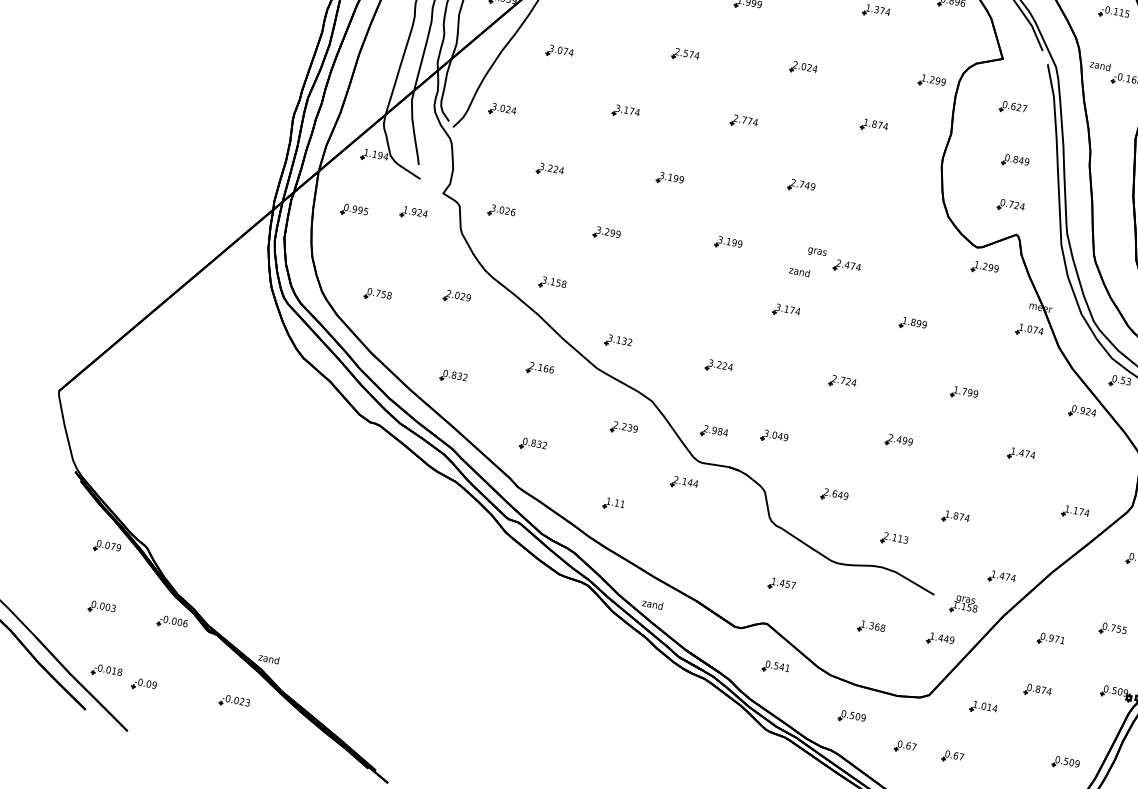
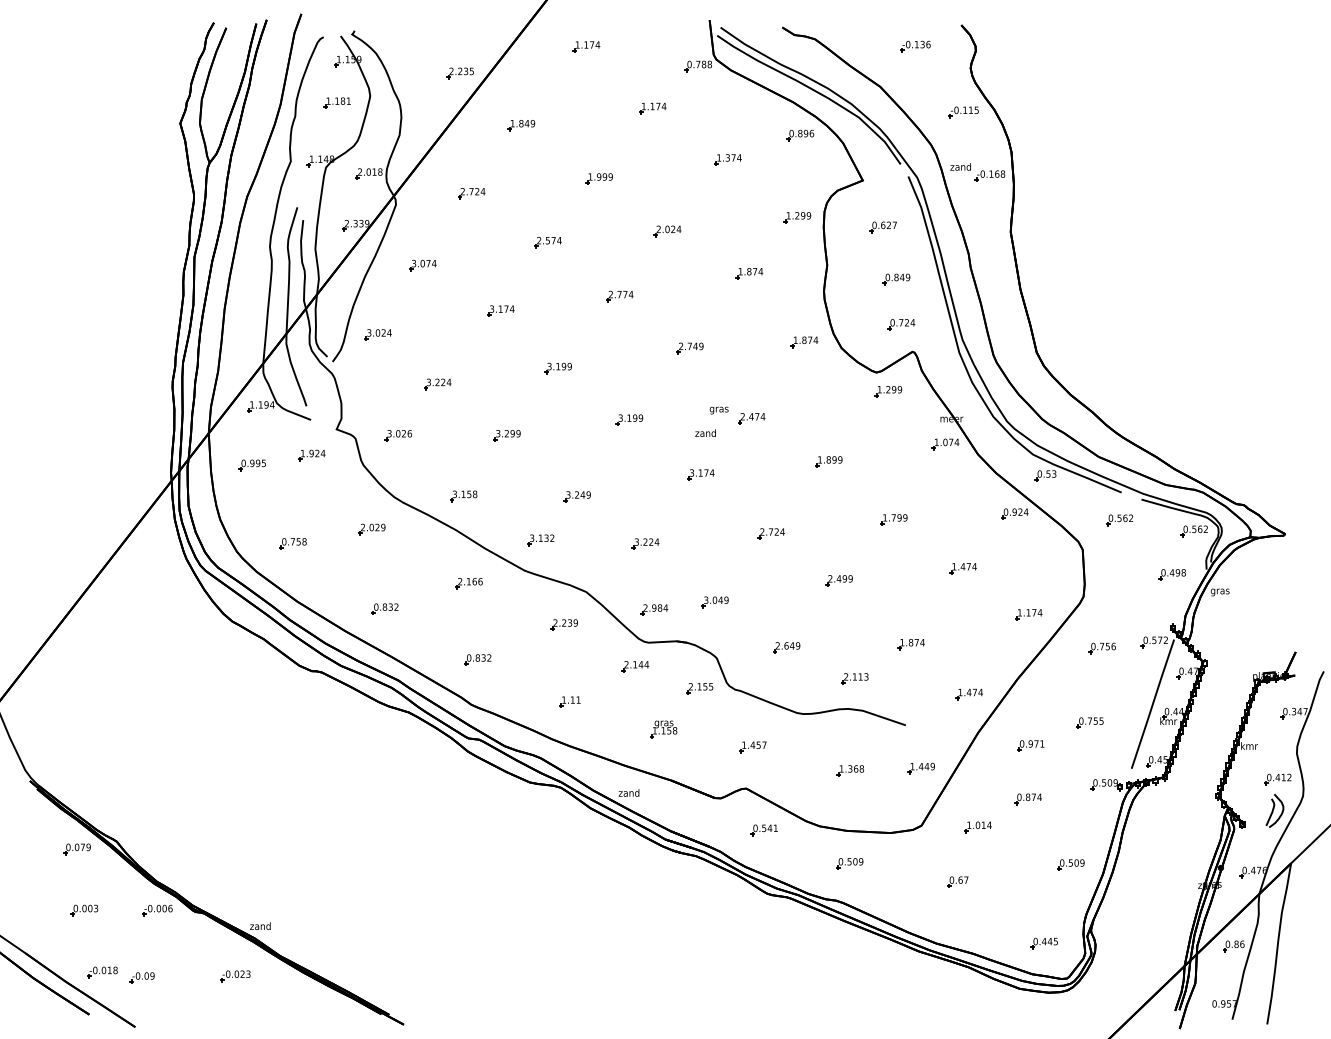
part: (913, 203) -> (804, 342), added
part: (661, 306) -> (576, 496), added
part: (742, 517) -> (699, 688), added
part: (964, 605) -> (663, 729), moved
part: (905, 746) -> (908, 881), removed

